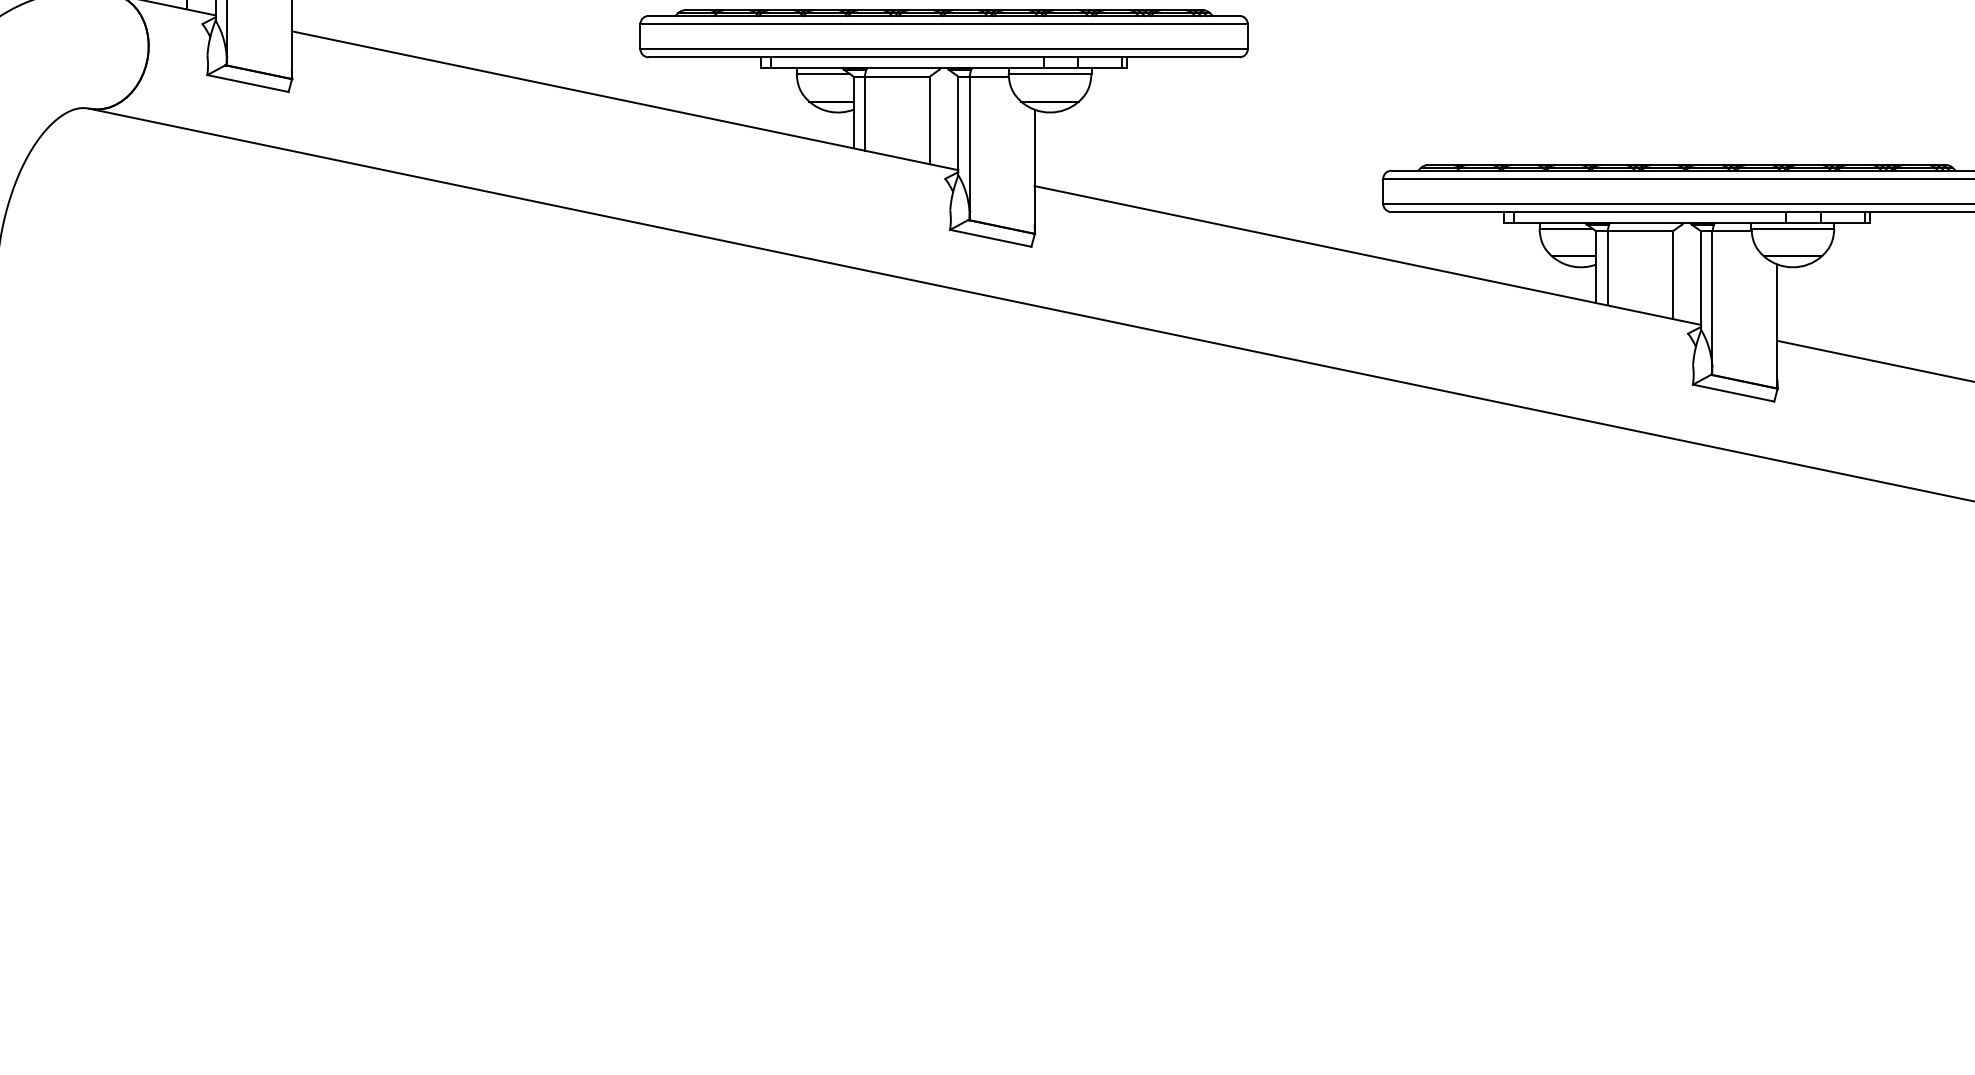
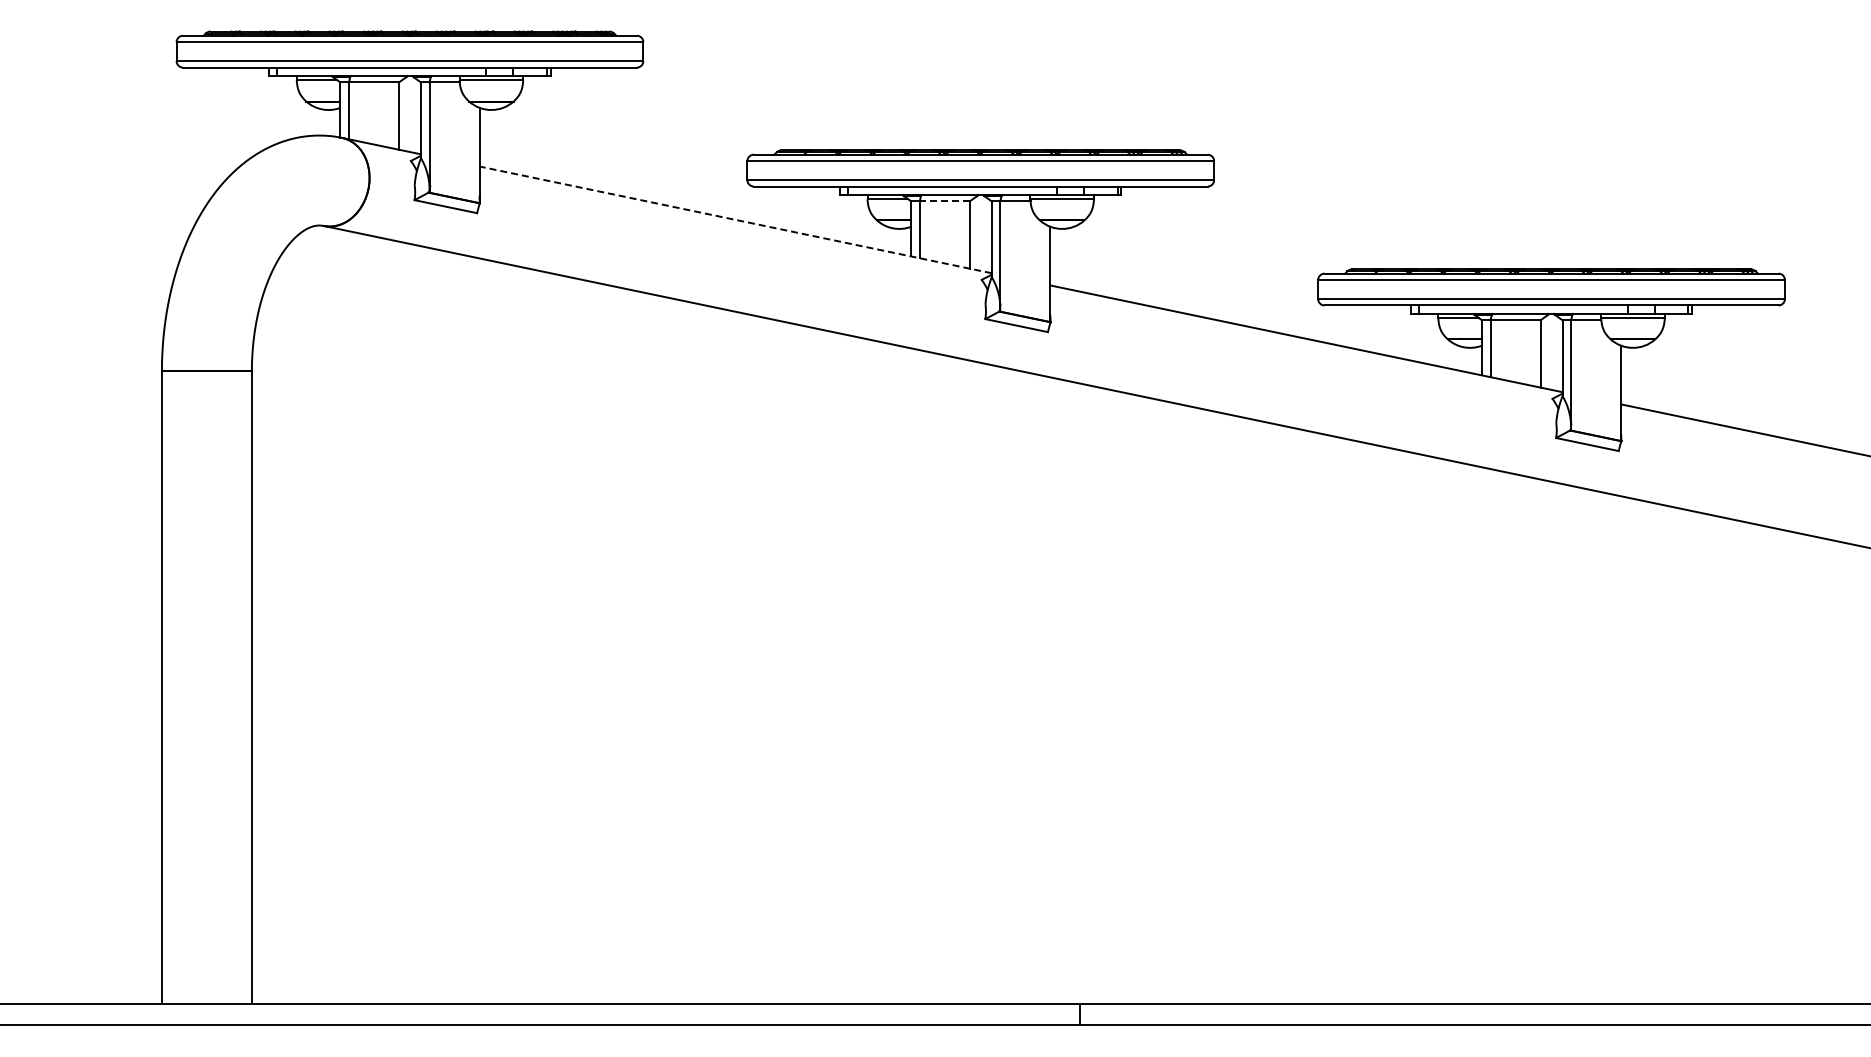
line: (896, 76) -> (944, 201), solid -> dashed
line: (624, 100) -> (735, 219), solid -> dashed

